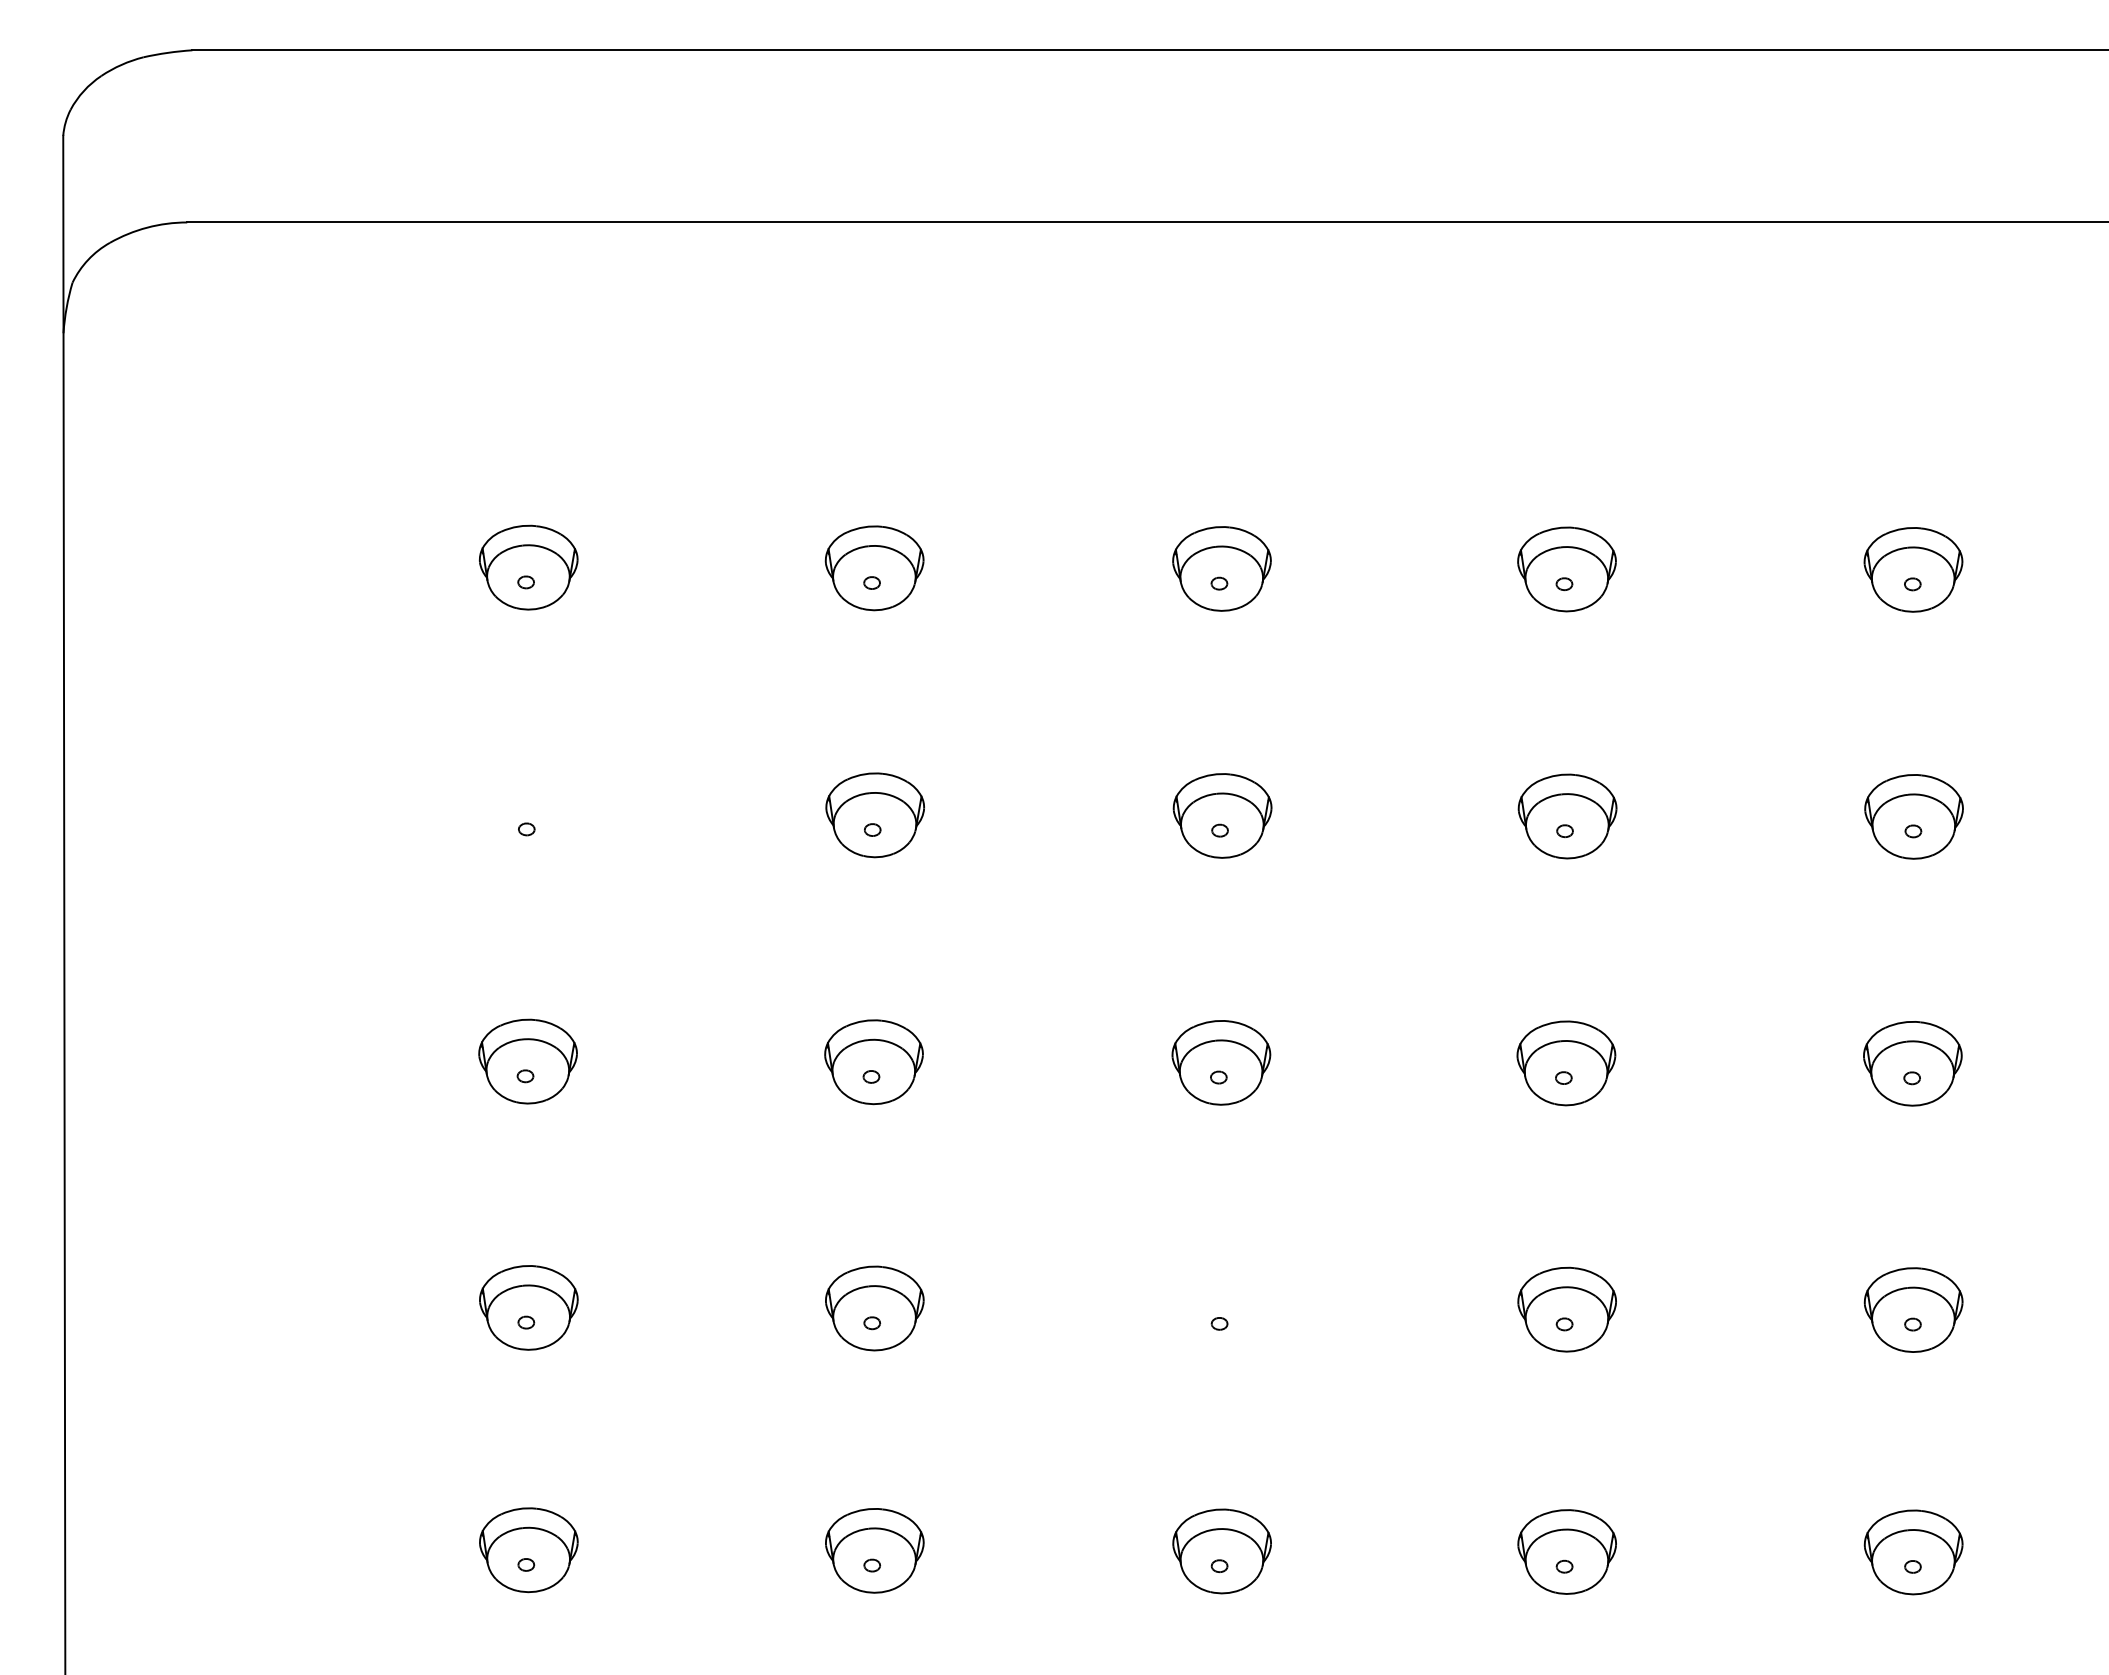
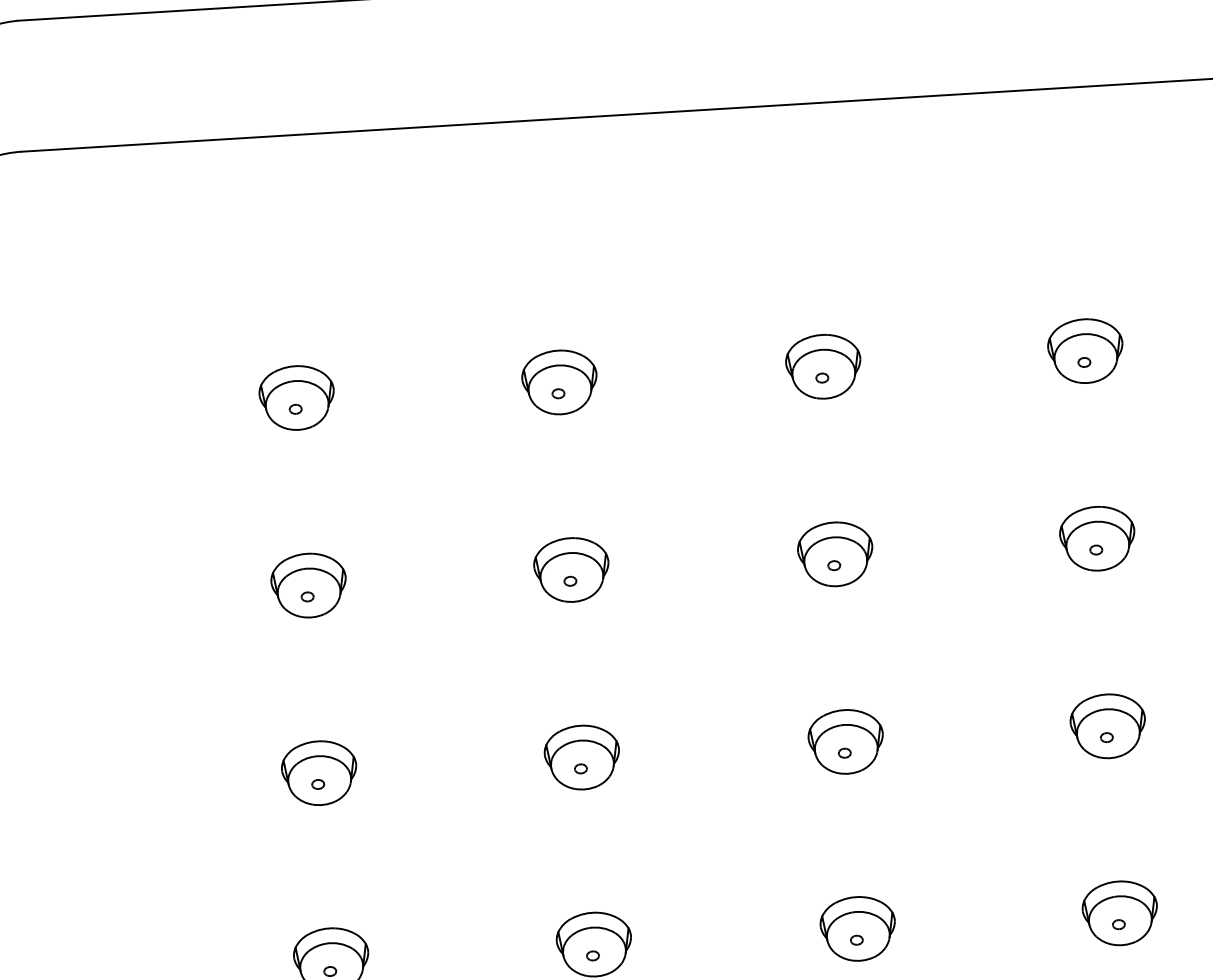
part: (529, 814) -> (309, 585), added
part: (1221, 1308) -> (857, 928), added

